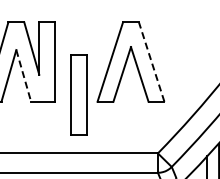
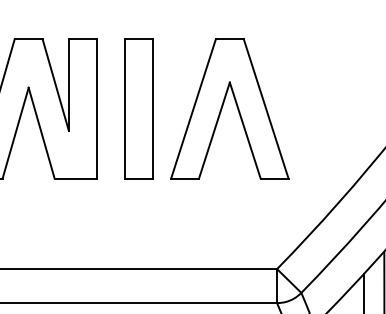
line: (151, 62) -> (265, 109), dashed -> solid
line: (23, 75) -> (41, 132), dashed -> solid
part: (78, 94) -> (137, 107), moved

